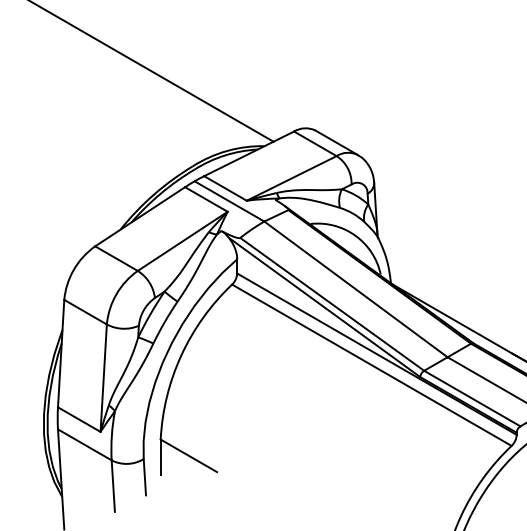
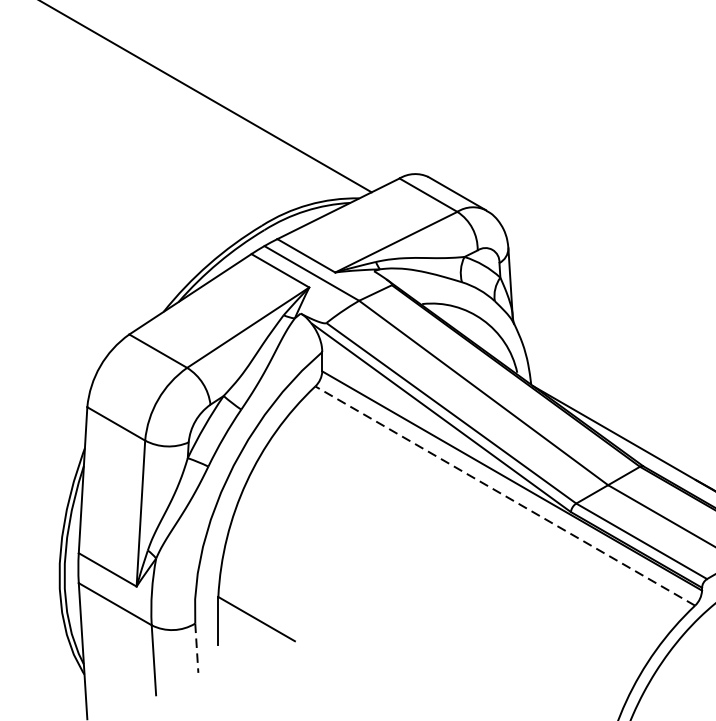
line: (371, 365) -> (504, 496), solid -> dashed
line: (144, 477) -> (196, 648), solid -> dashed

